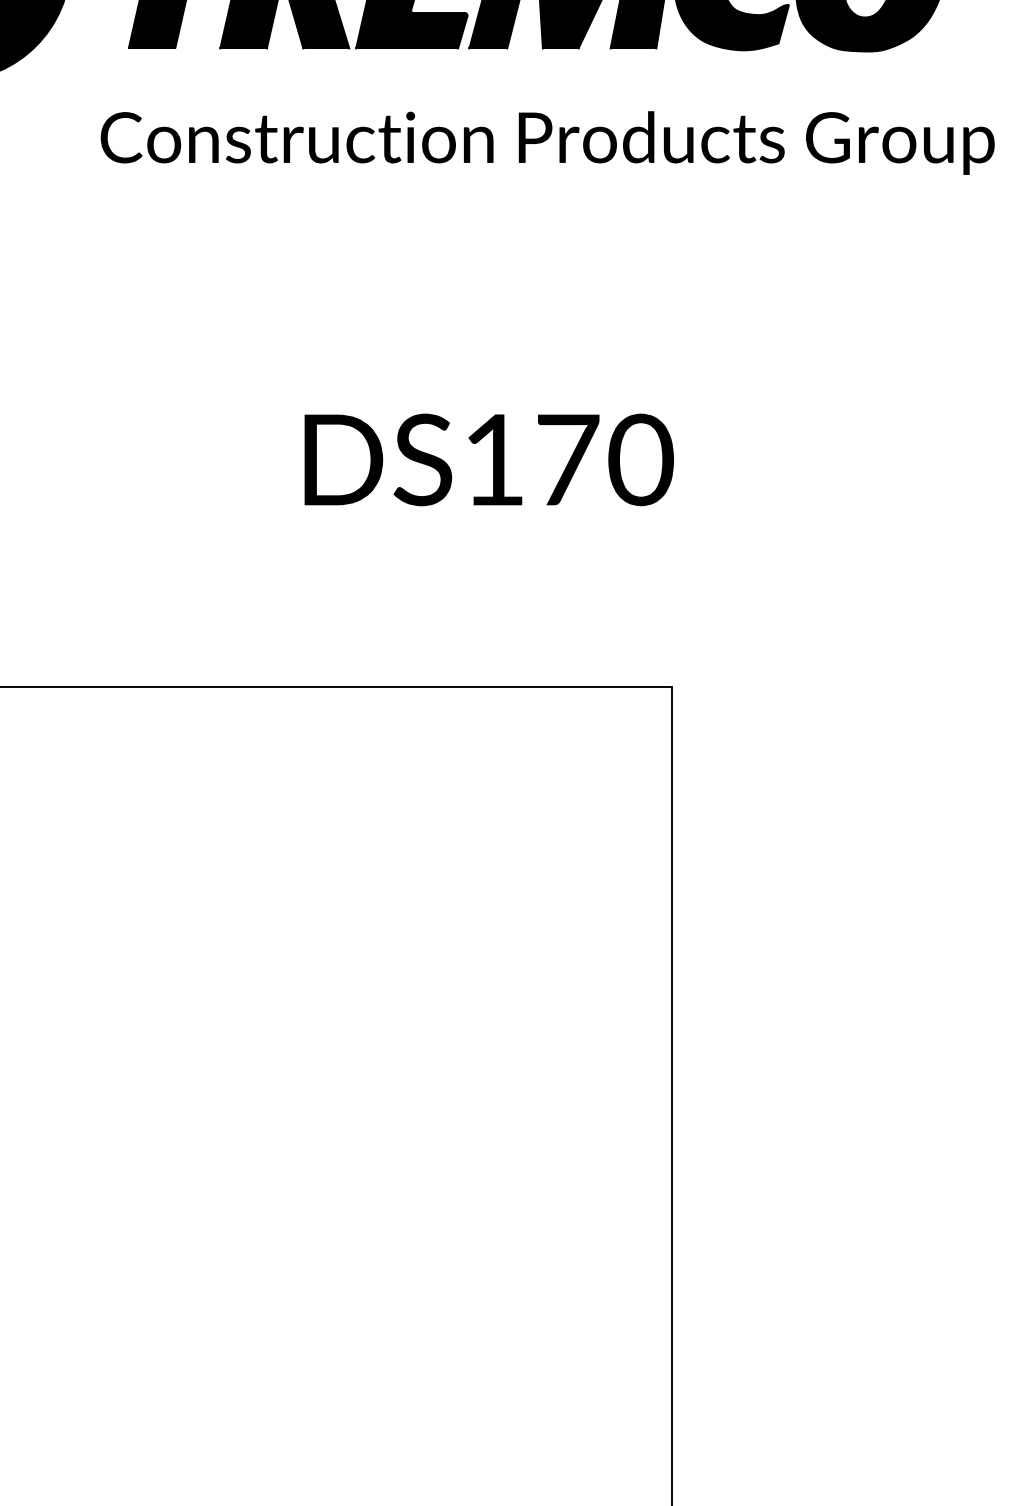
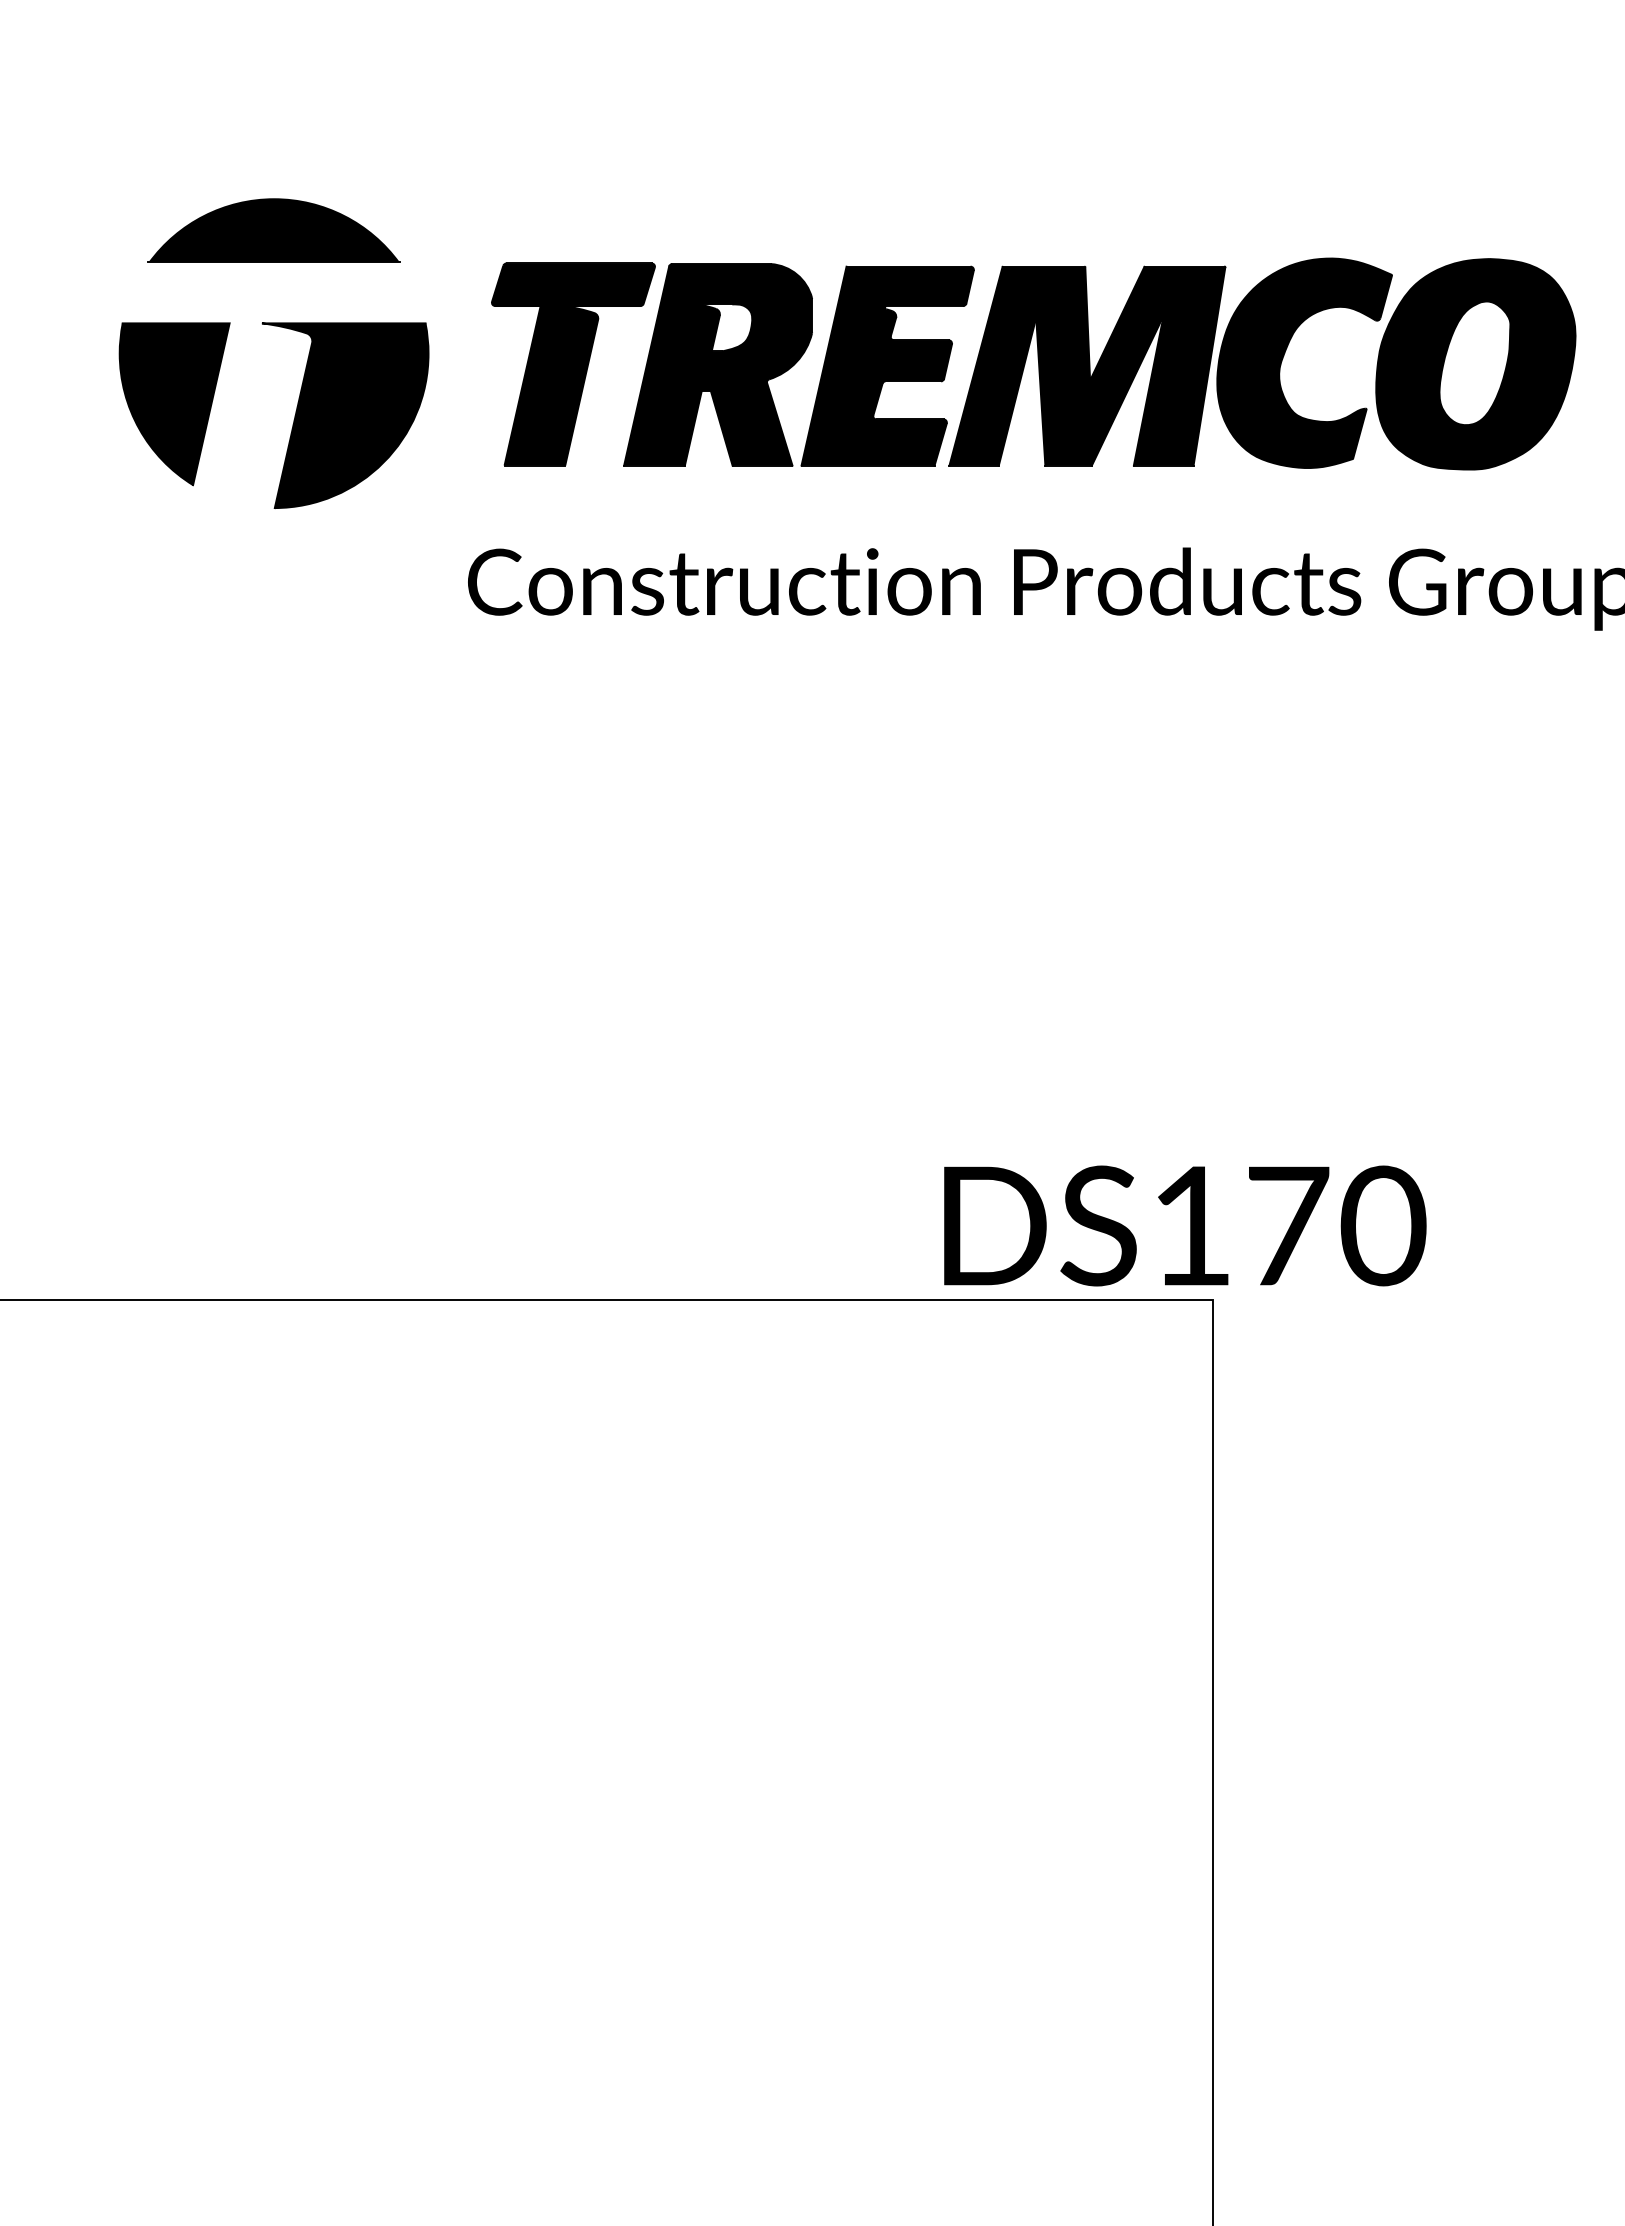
text: (489, 459) -> (1185, 1225), moved

